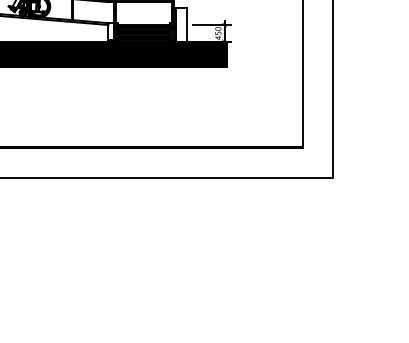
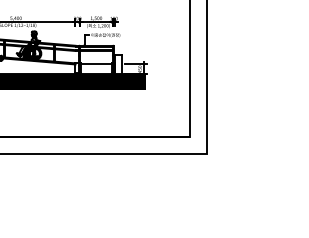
hatch: (142, 33) -> (95, 69), removed

